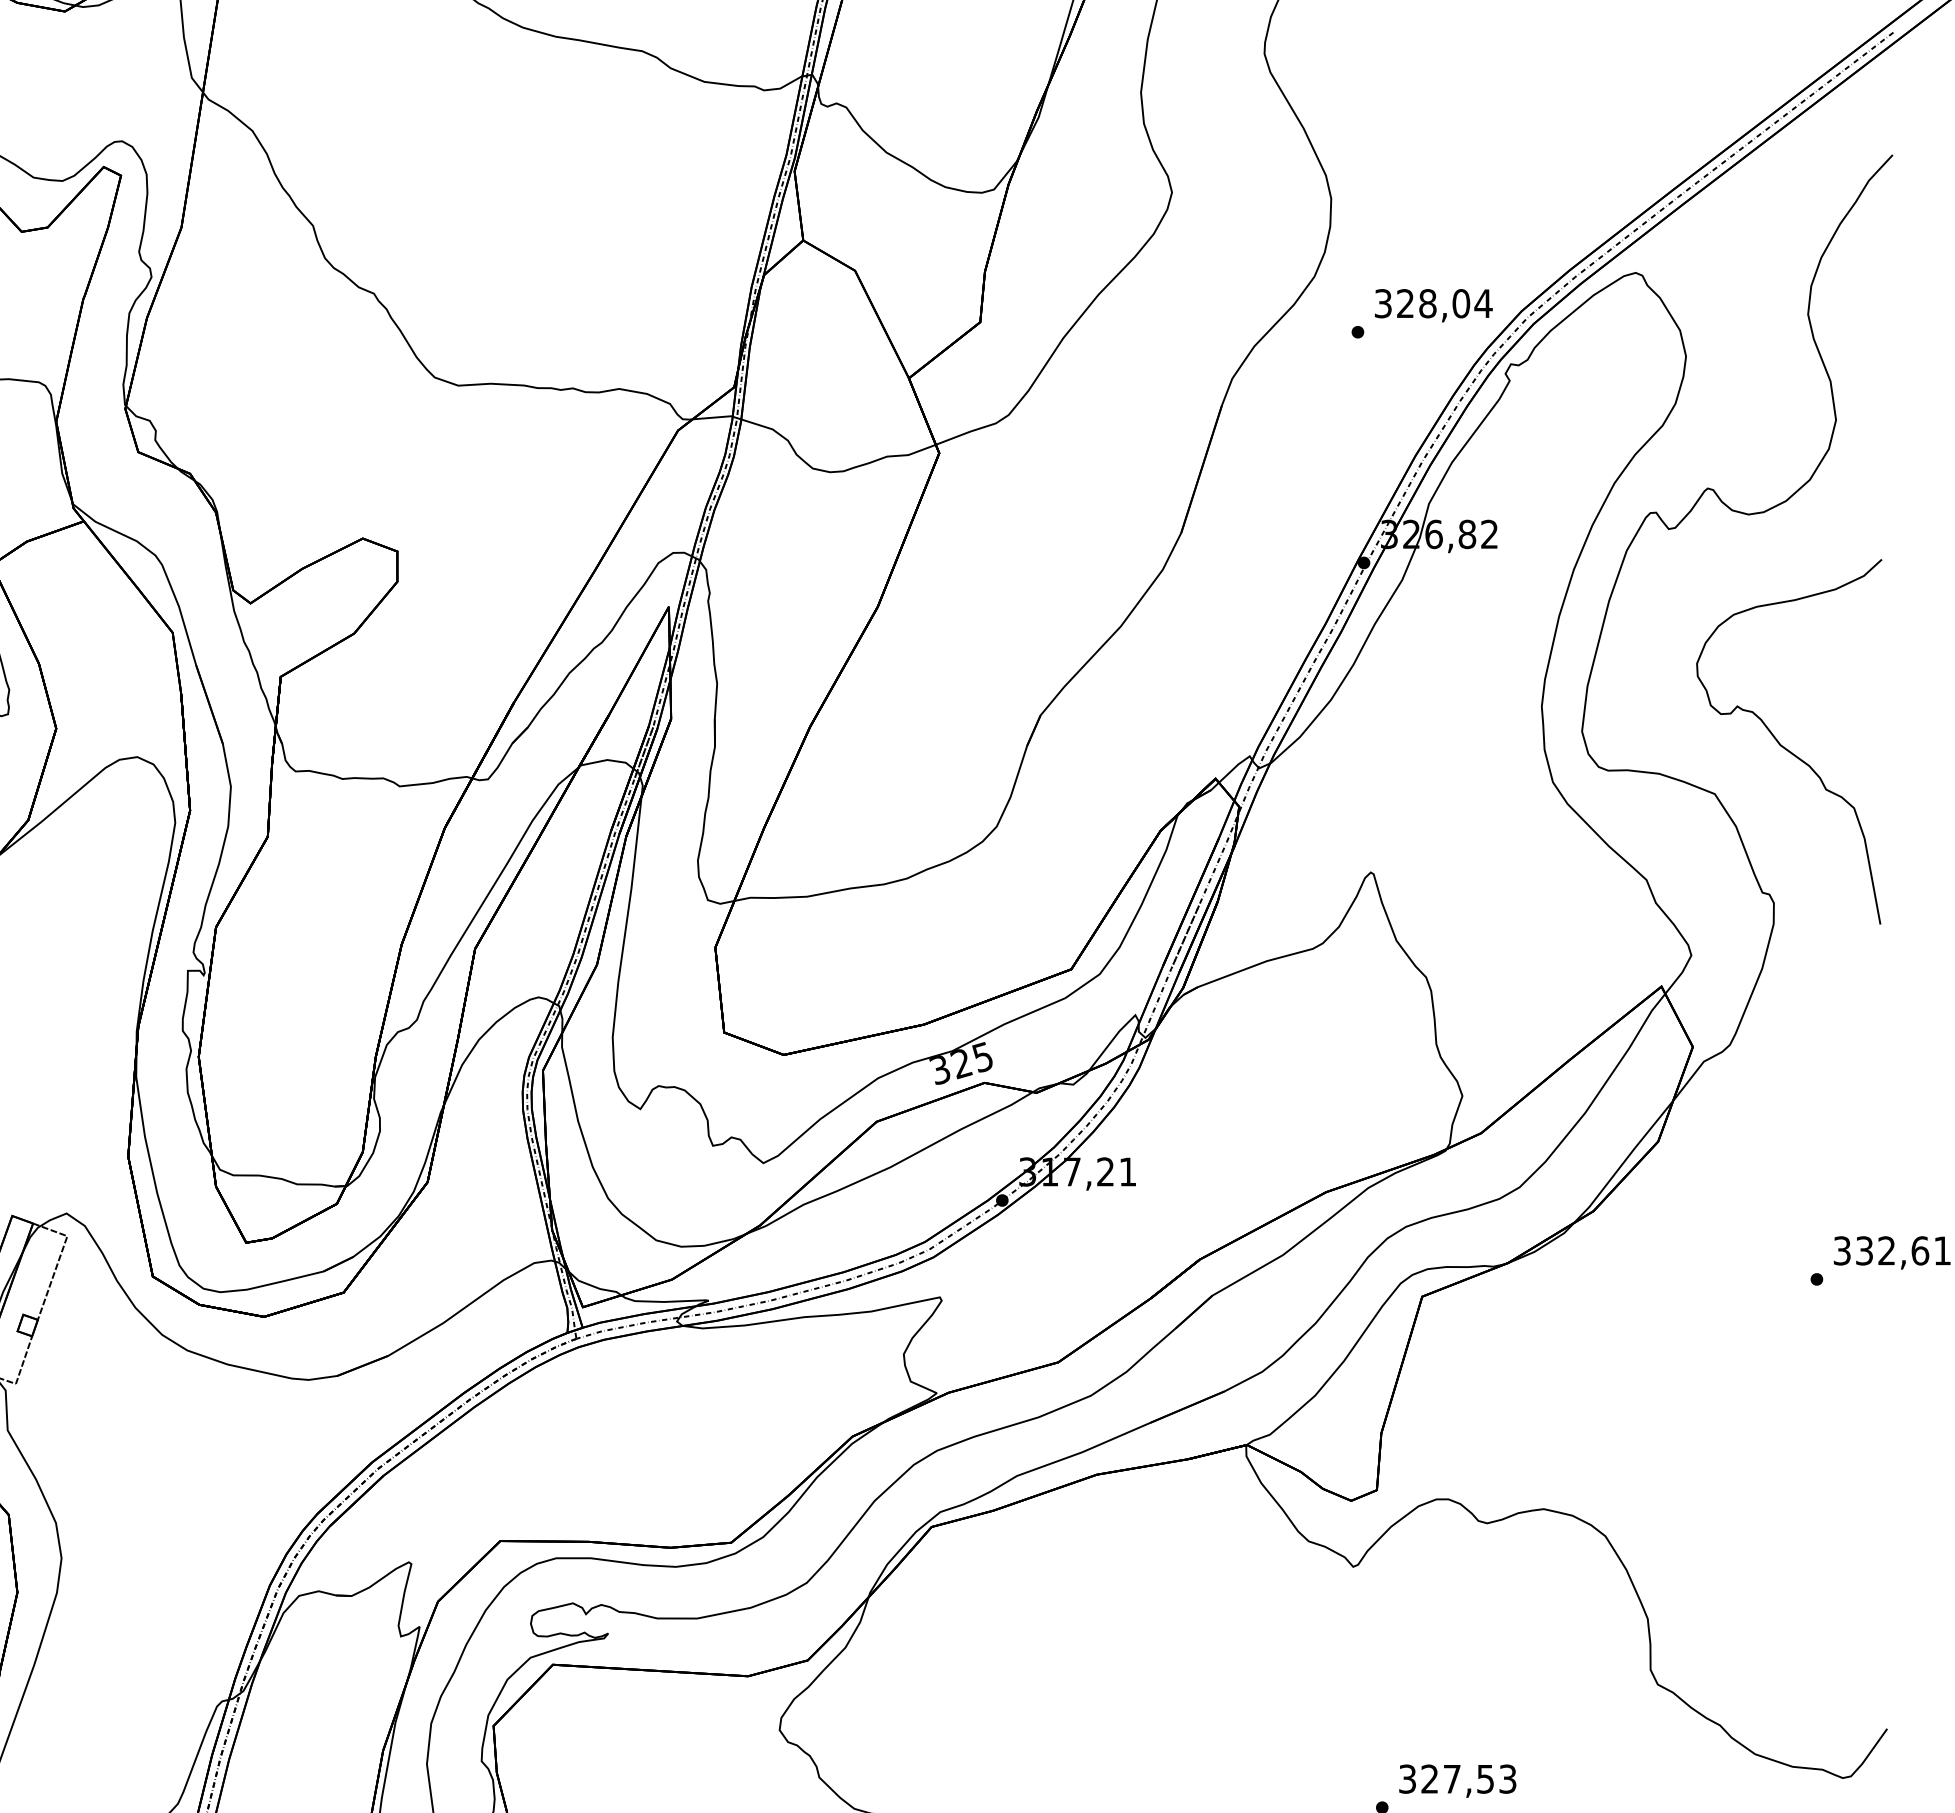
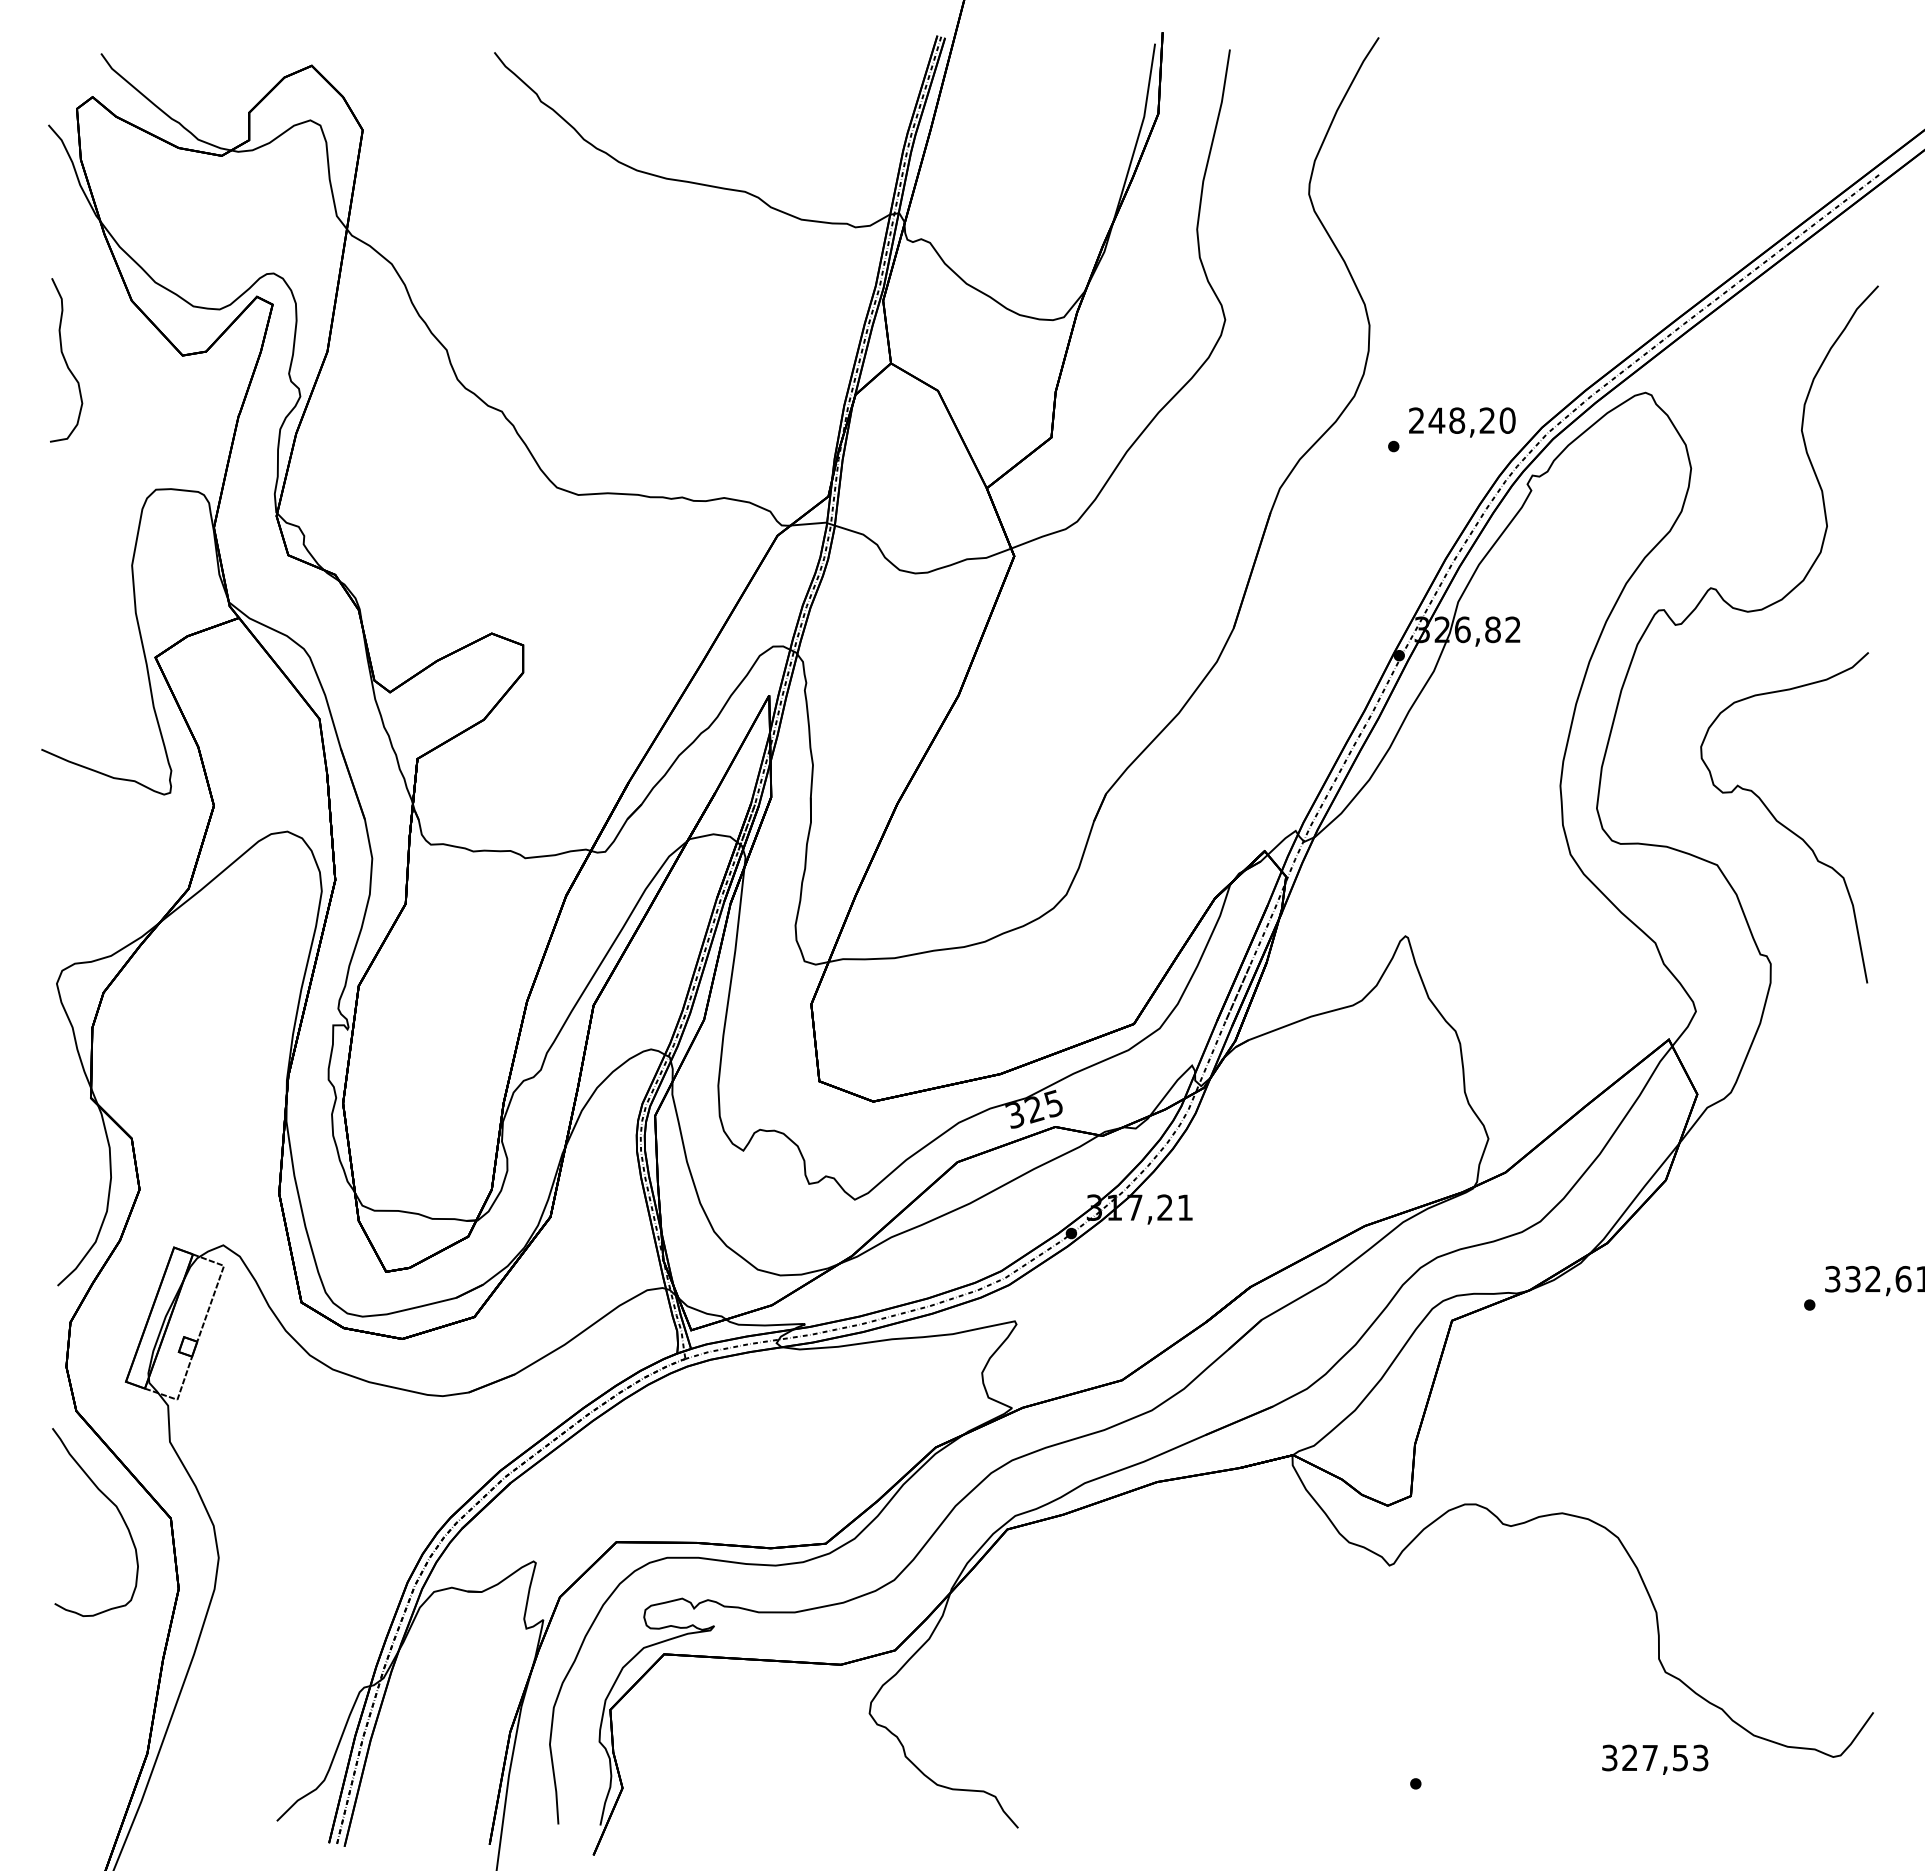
text: (1433, 303) -> (1462, 420), 328,04 -> 248,20
text: (1458, 1780) -> (1655, 1759), moved

